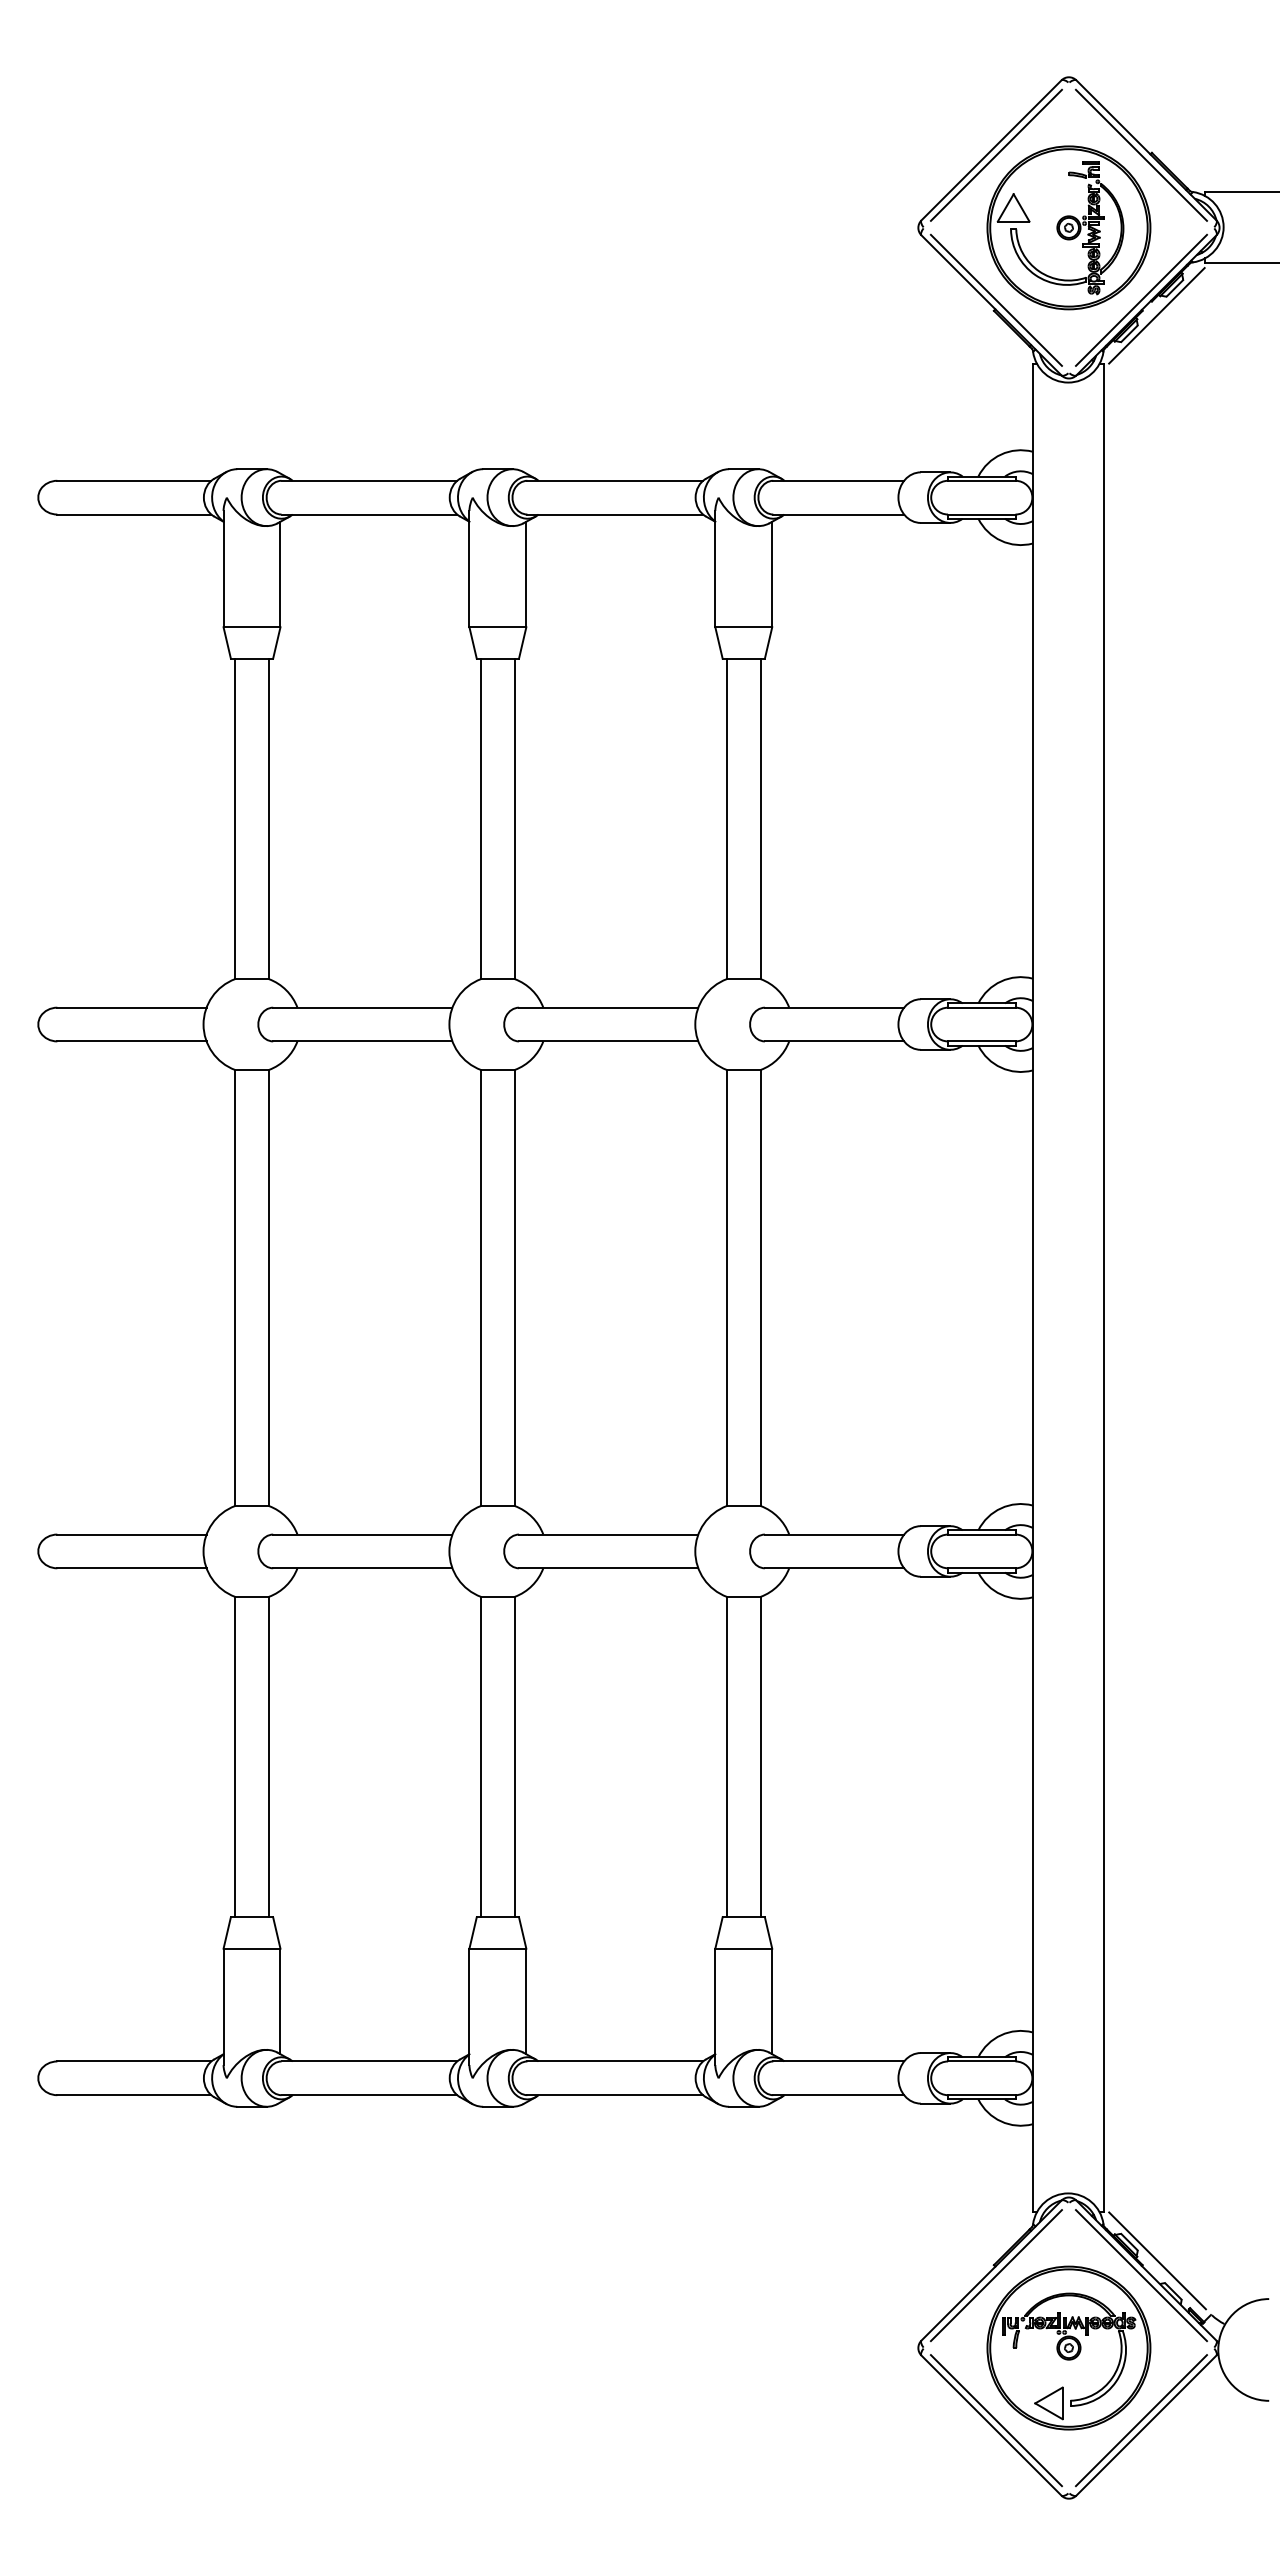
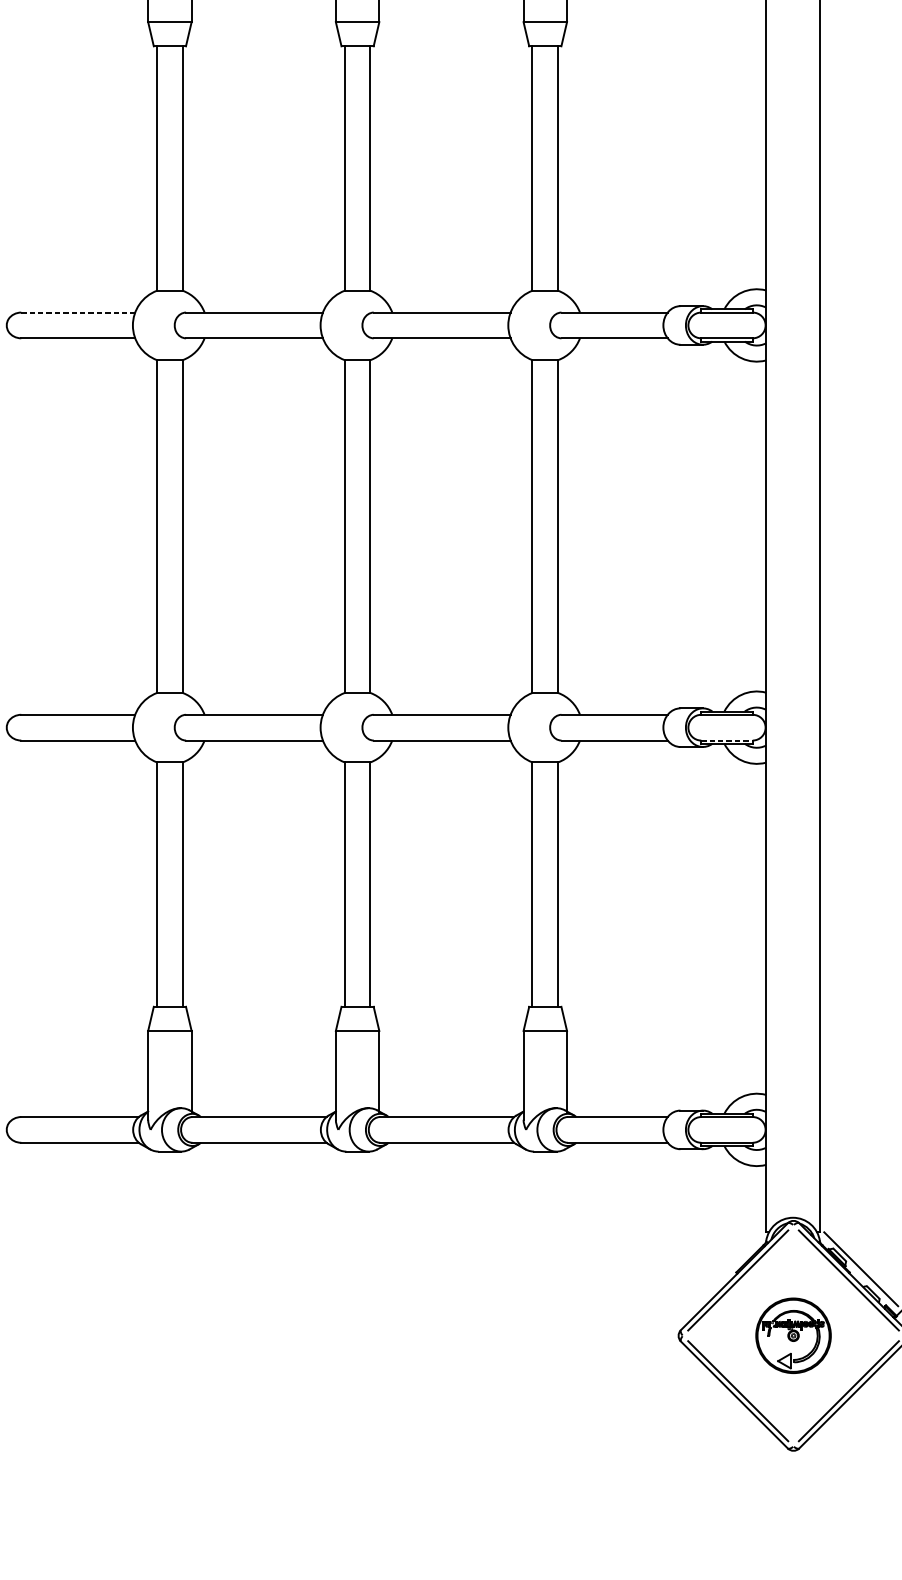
line: (131, 1007) -> (77, 312), solid -> dashed
line: (981, 1568) -> (726, 740), solid -> dashed
part: (1068, 2347) -> (793, 1335), size x0.6

